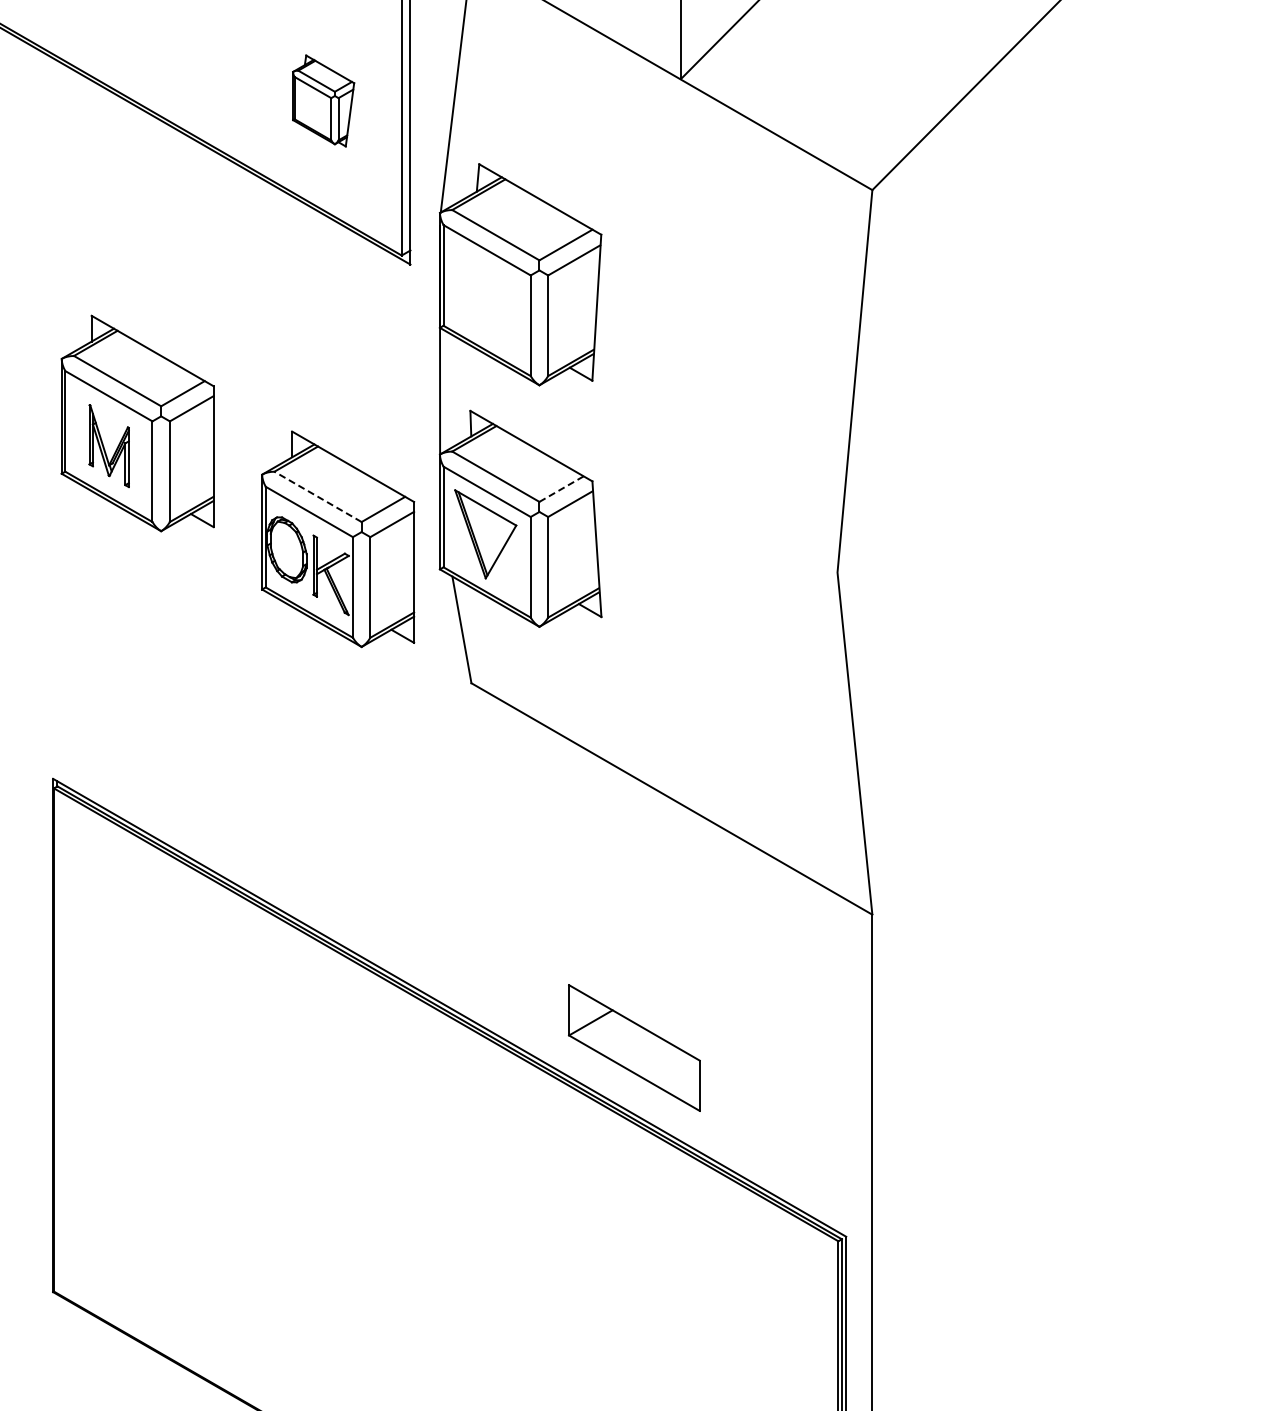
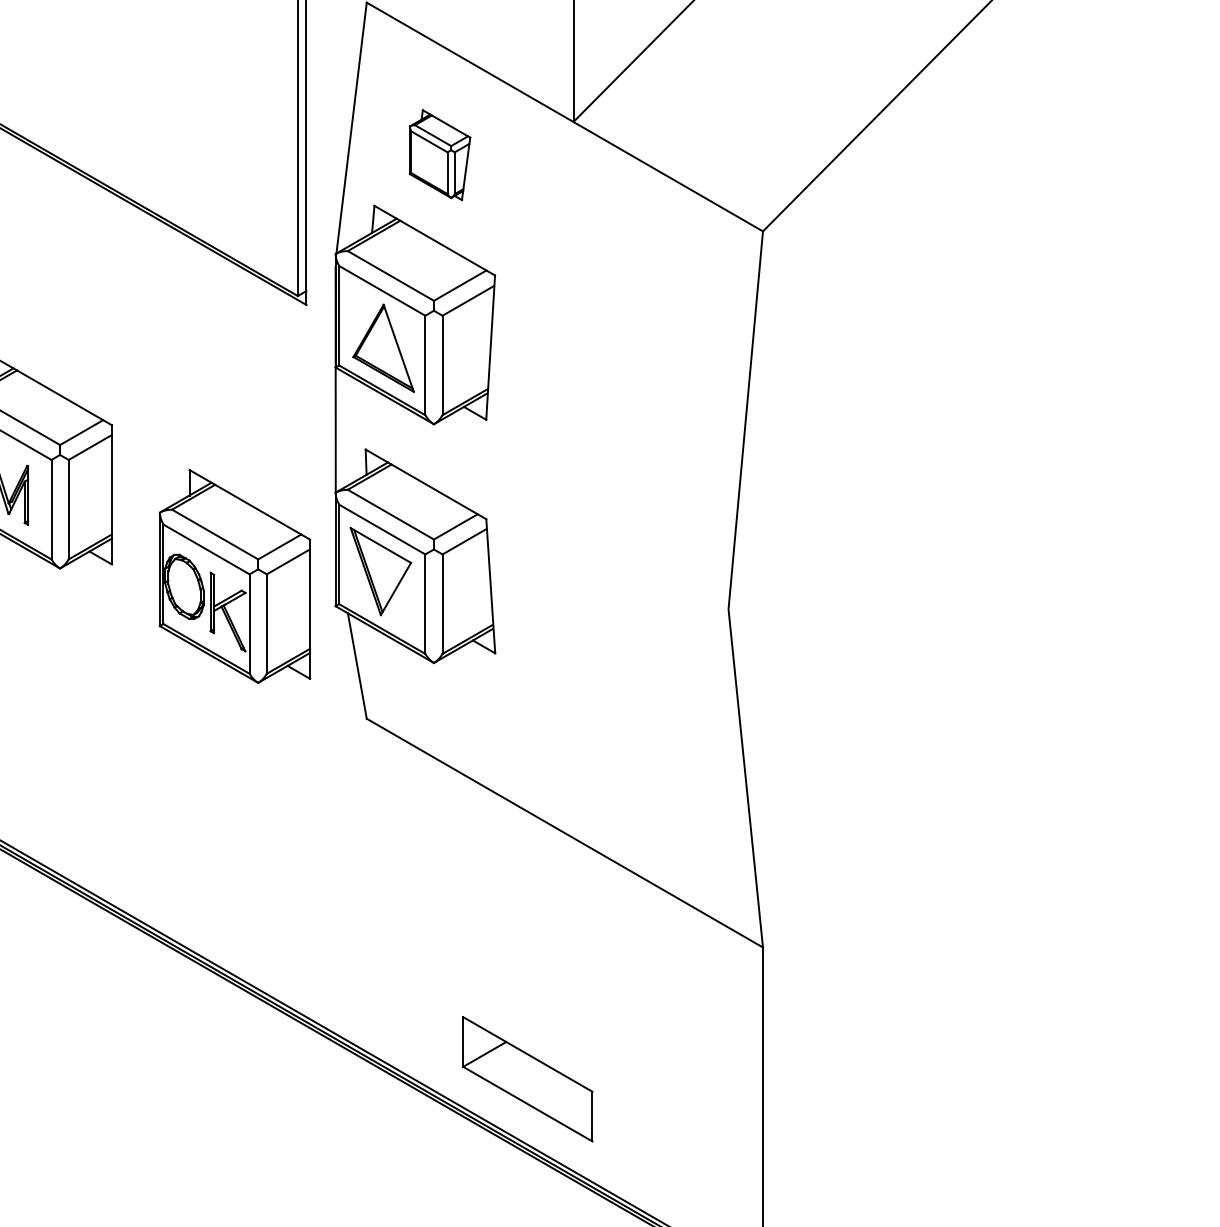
part: (323, 100) -> (439, 154), moved
part: (488, 308) -> (383, 348), added
line: (561, 489) -> (455, 527), dashed -> solid
line: (317, 496) -> (214, 534), dashed -> solid

